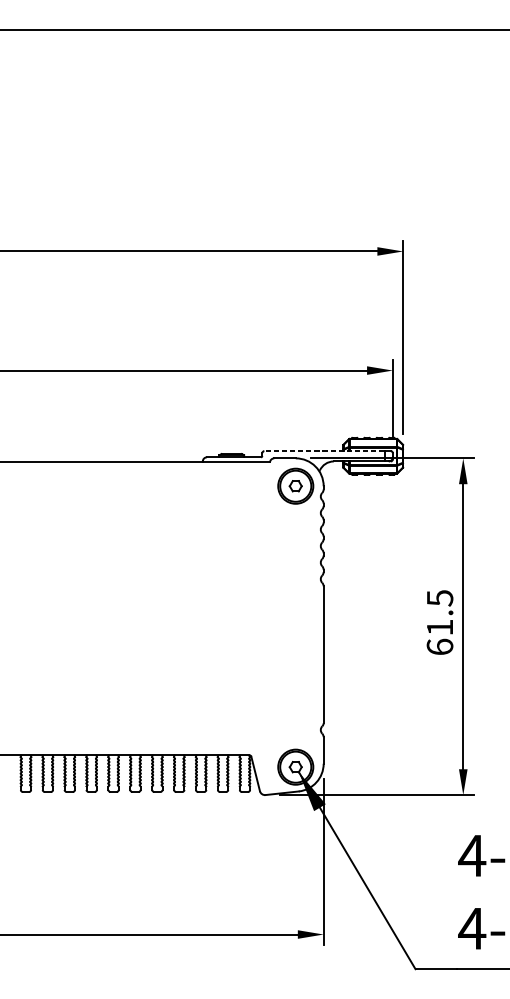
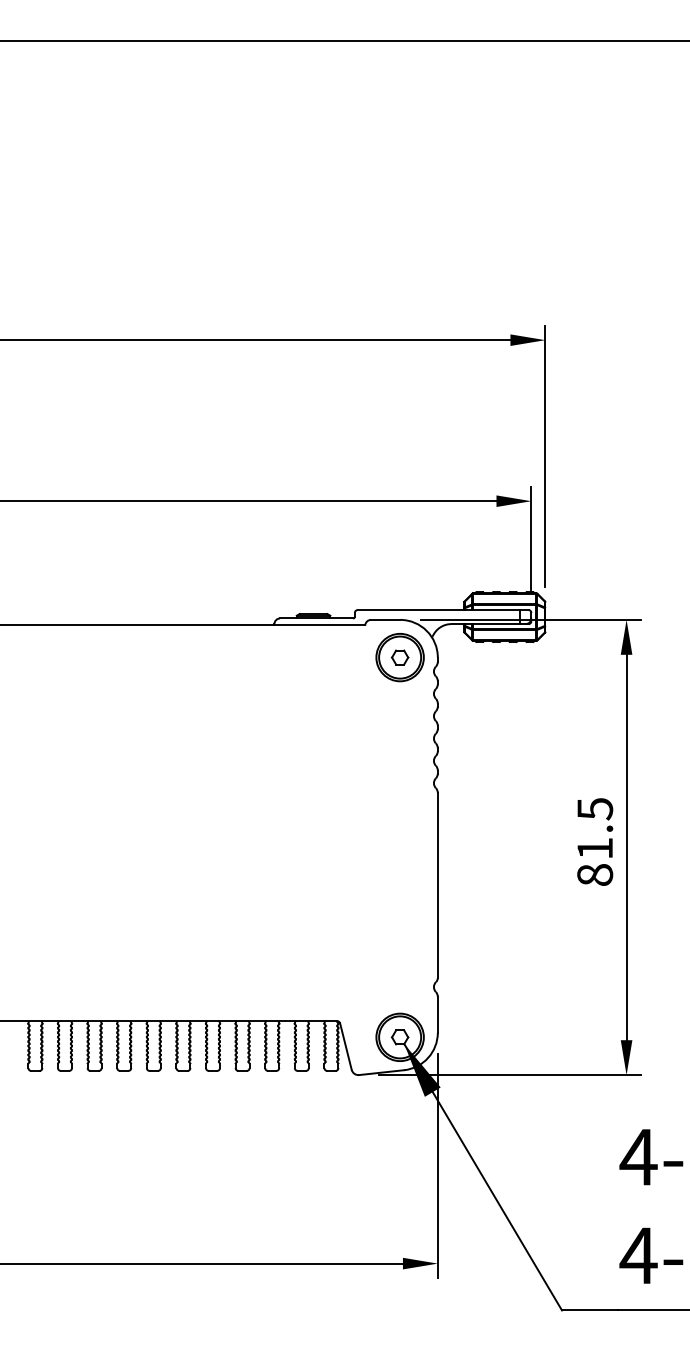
line: (324, 451) -> (438, 610), dashed -> solid
text: (440, 646) -> (595, 874), 61.5 -> 81.5

